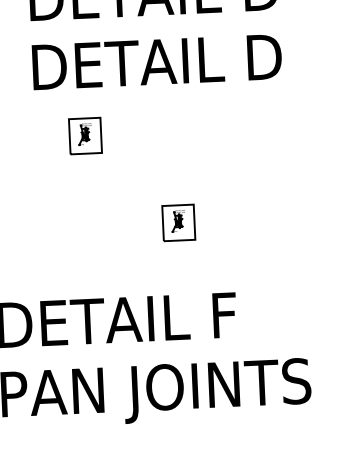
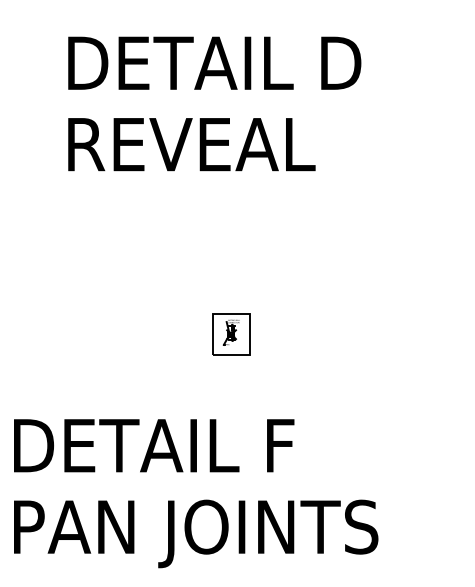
text: (159, 61) -> (217, 144), DETAIL D -> REVEAL
part: (85, 135) -> (126, 227), removed

